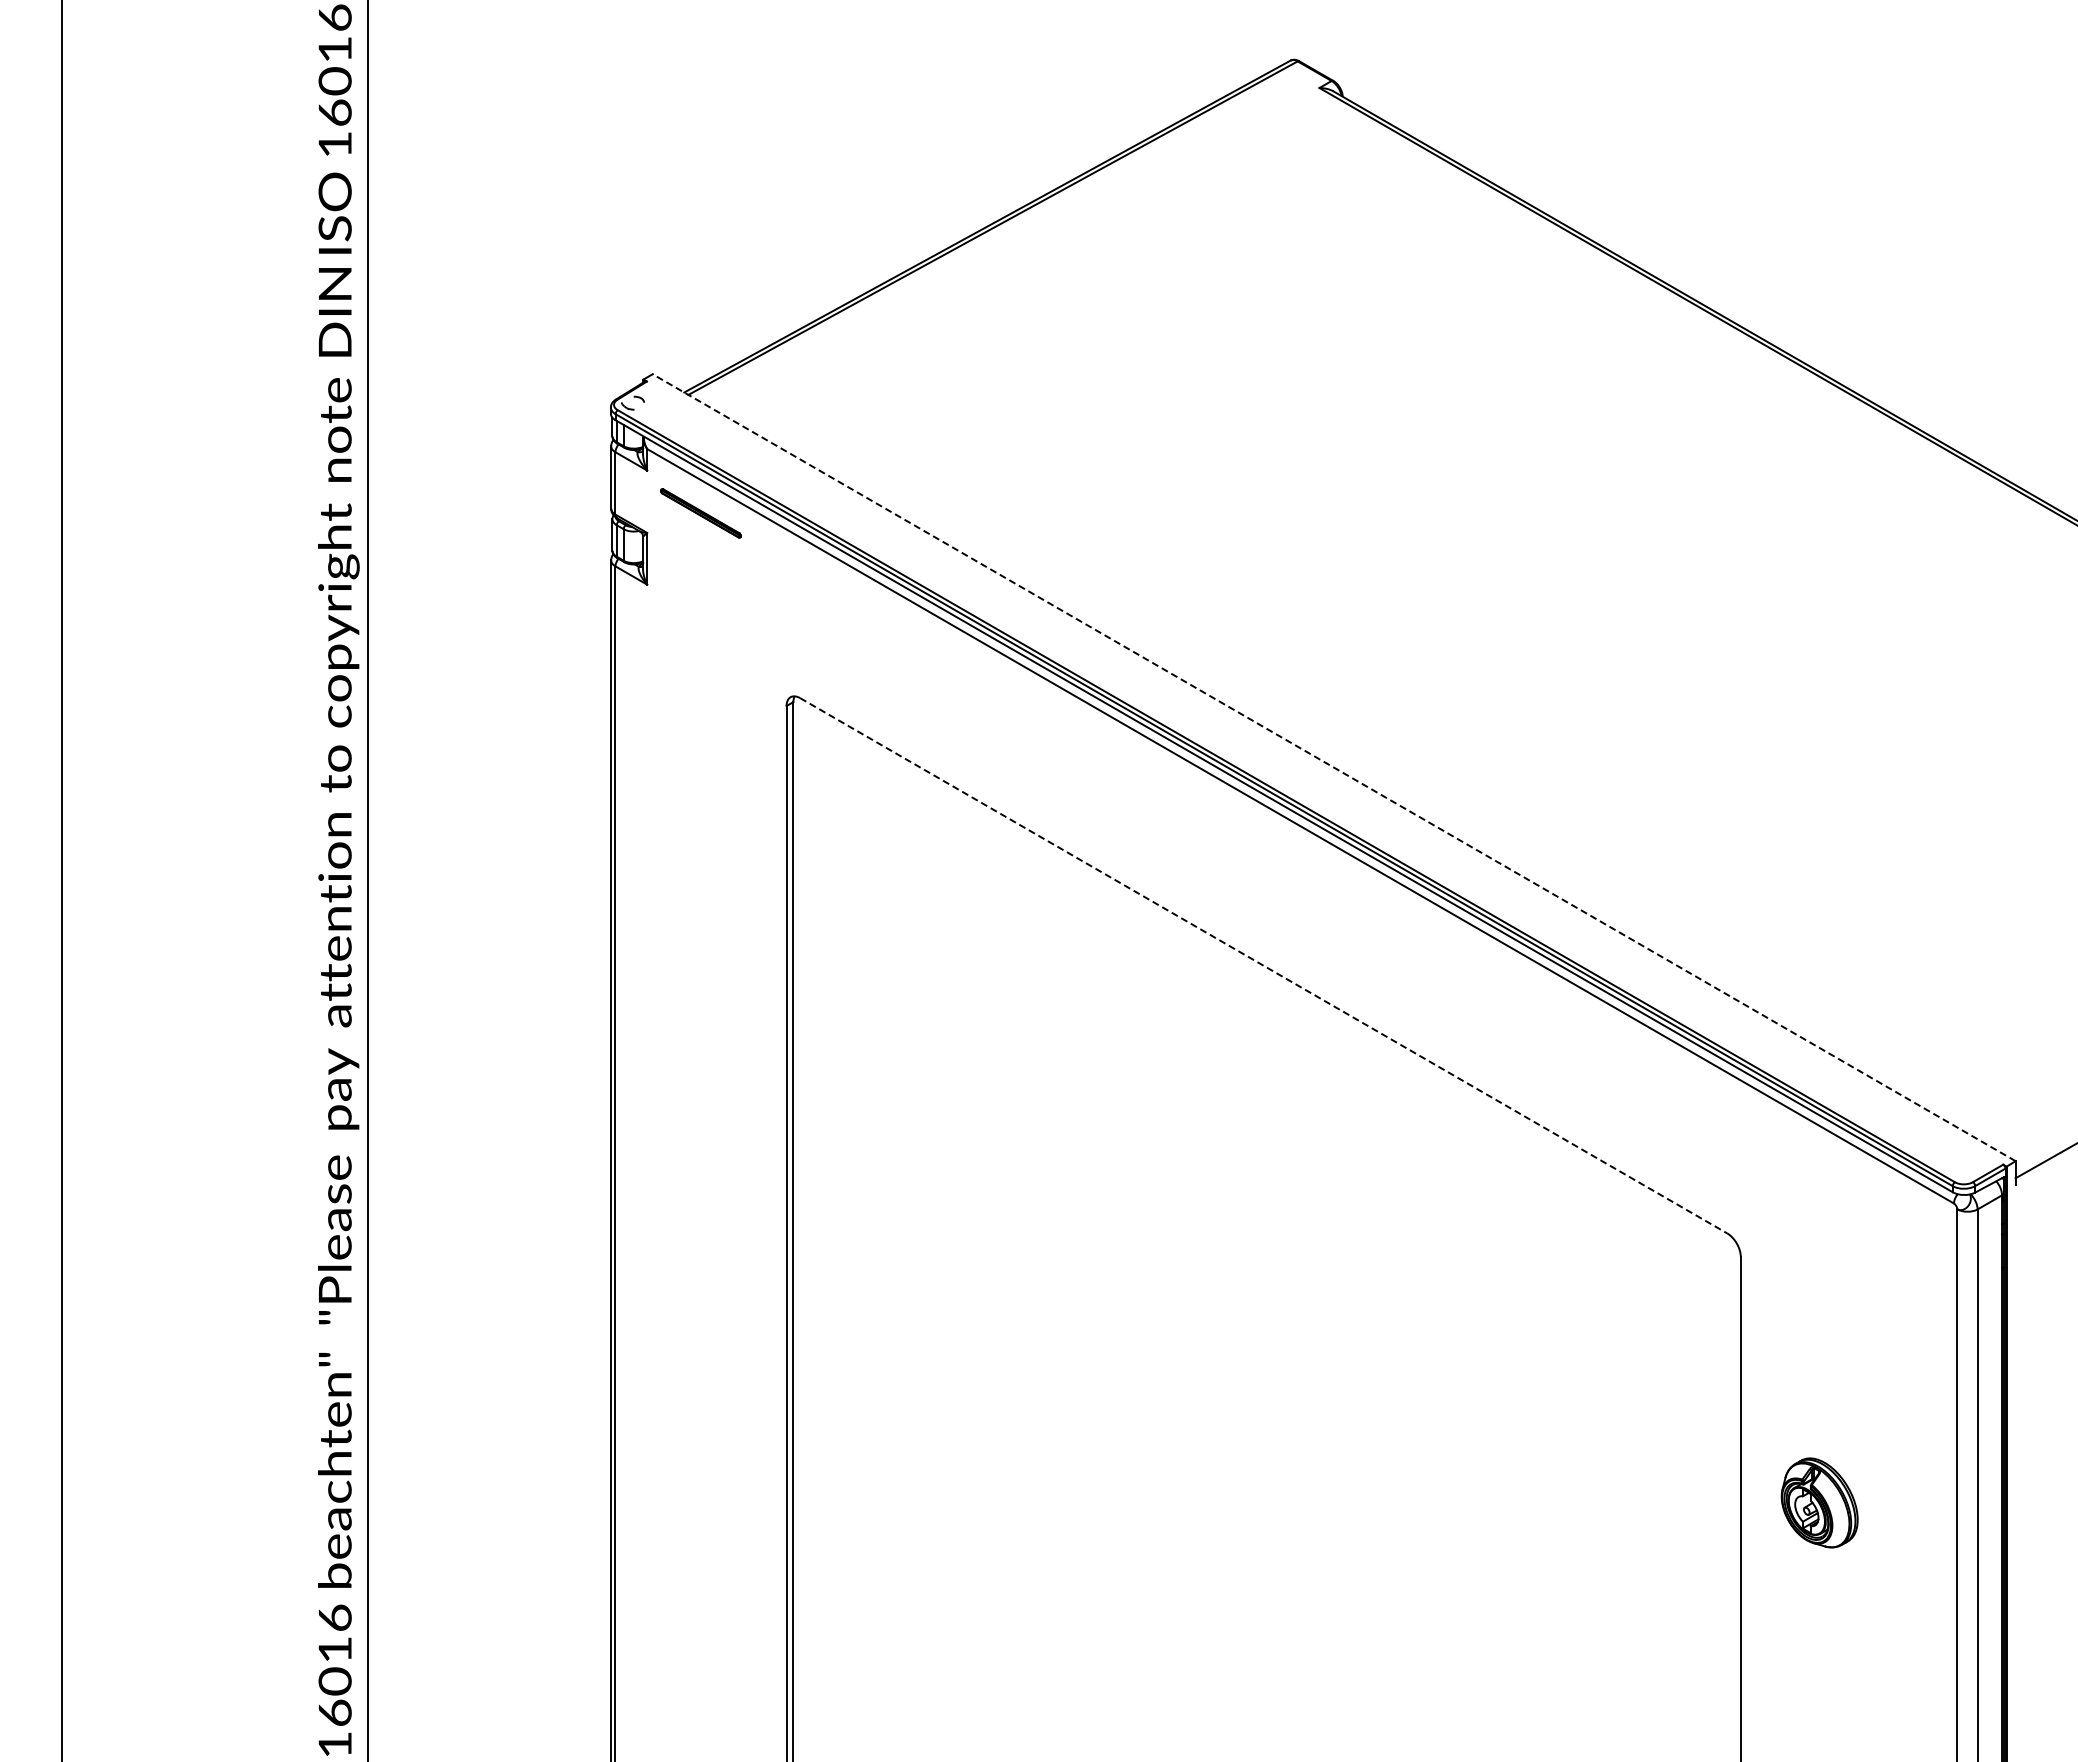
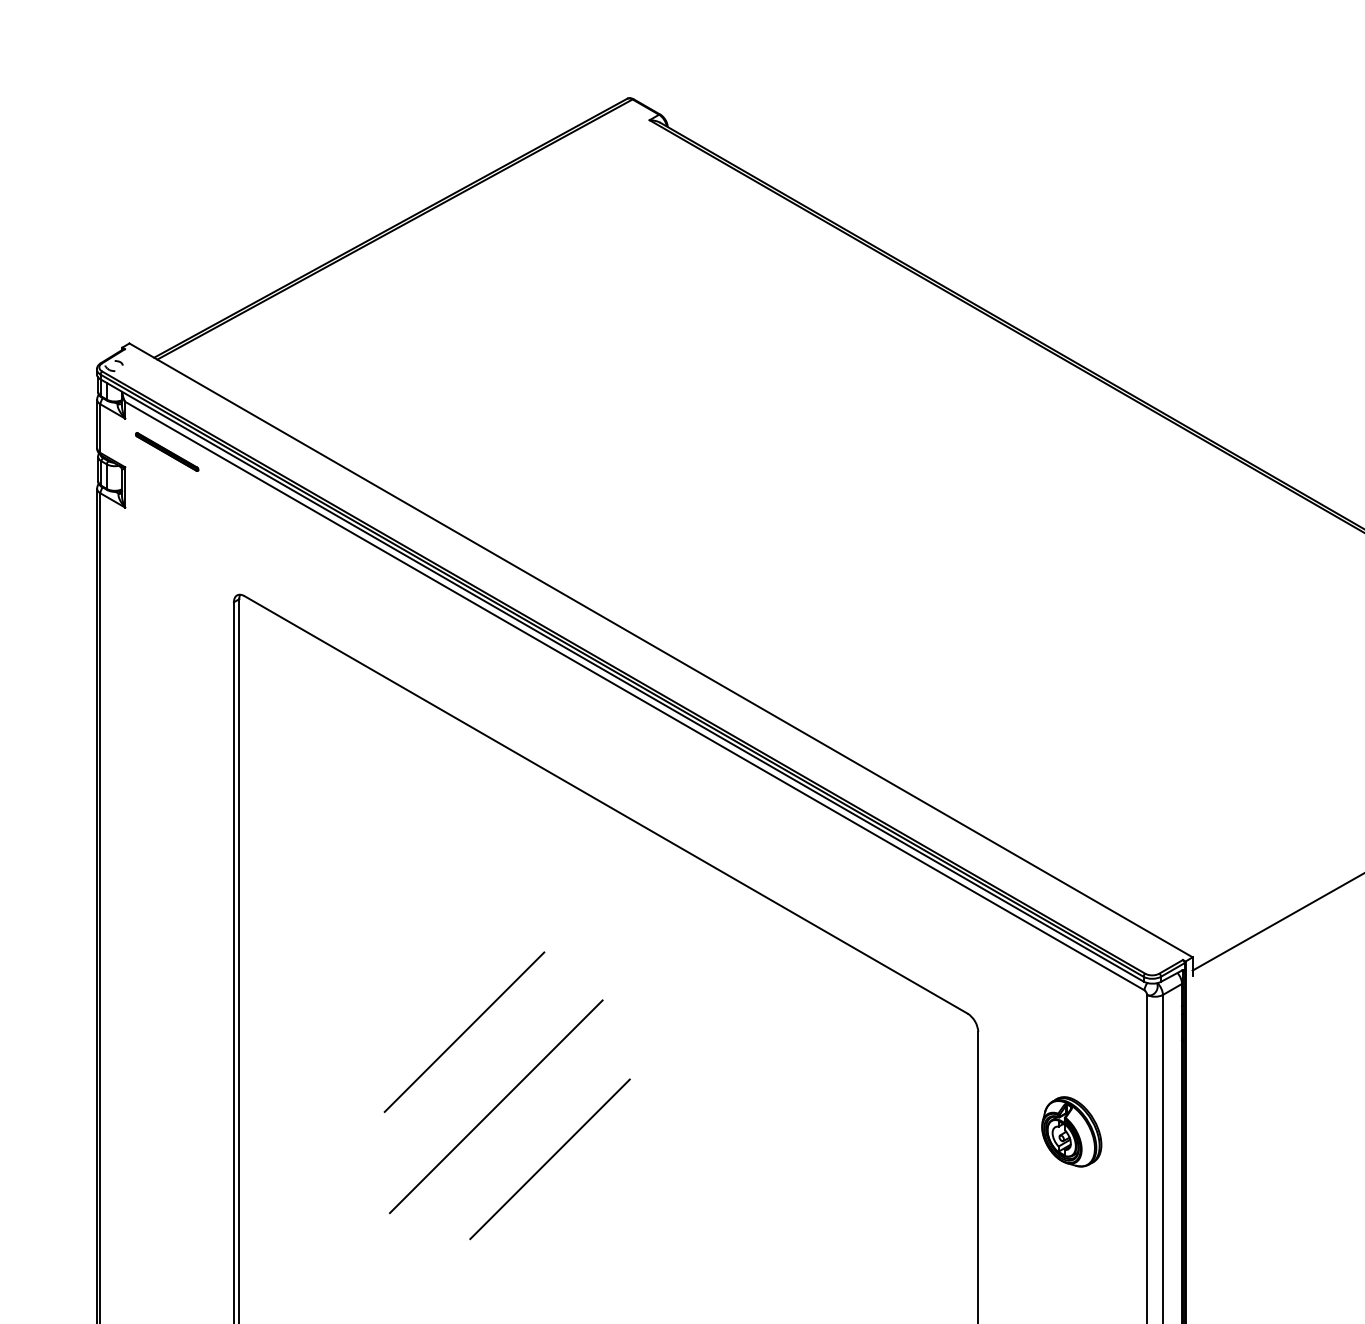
line: (1334, 767) -> (661, 650), dashed -> solid
line: (1264, 966) -> (606, 805), dashed -> solid
line: (1081, 1256) -> (463, 1031), added
line: (1122, 1352) -> (495, 1106), added
line: (1191, 1419) -> (549, 1158), added
part: (1819, 1502) -> (1071, 1131), moved

